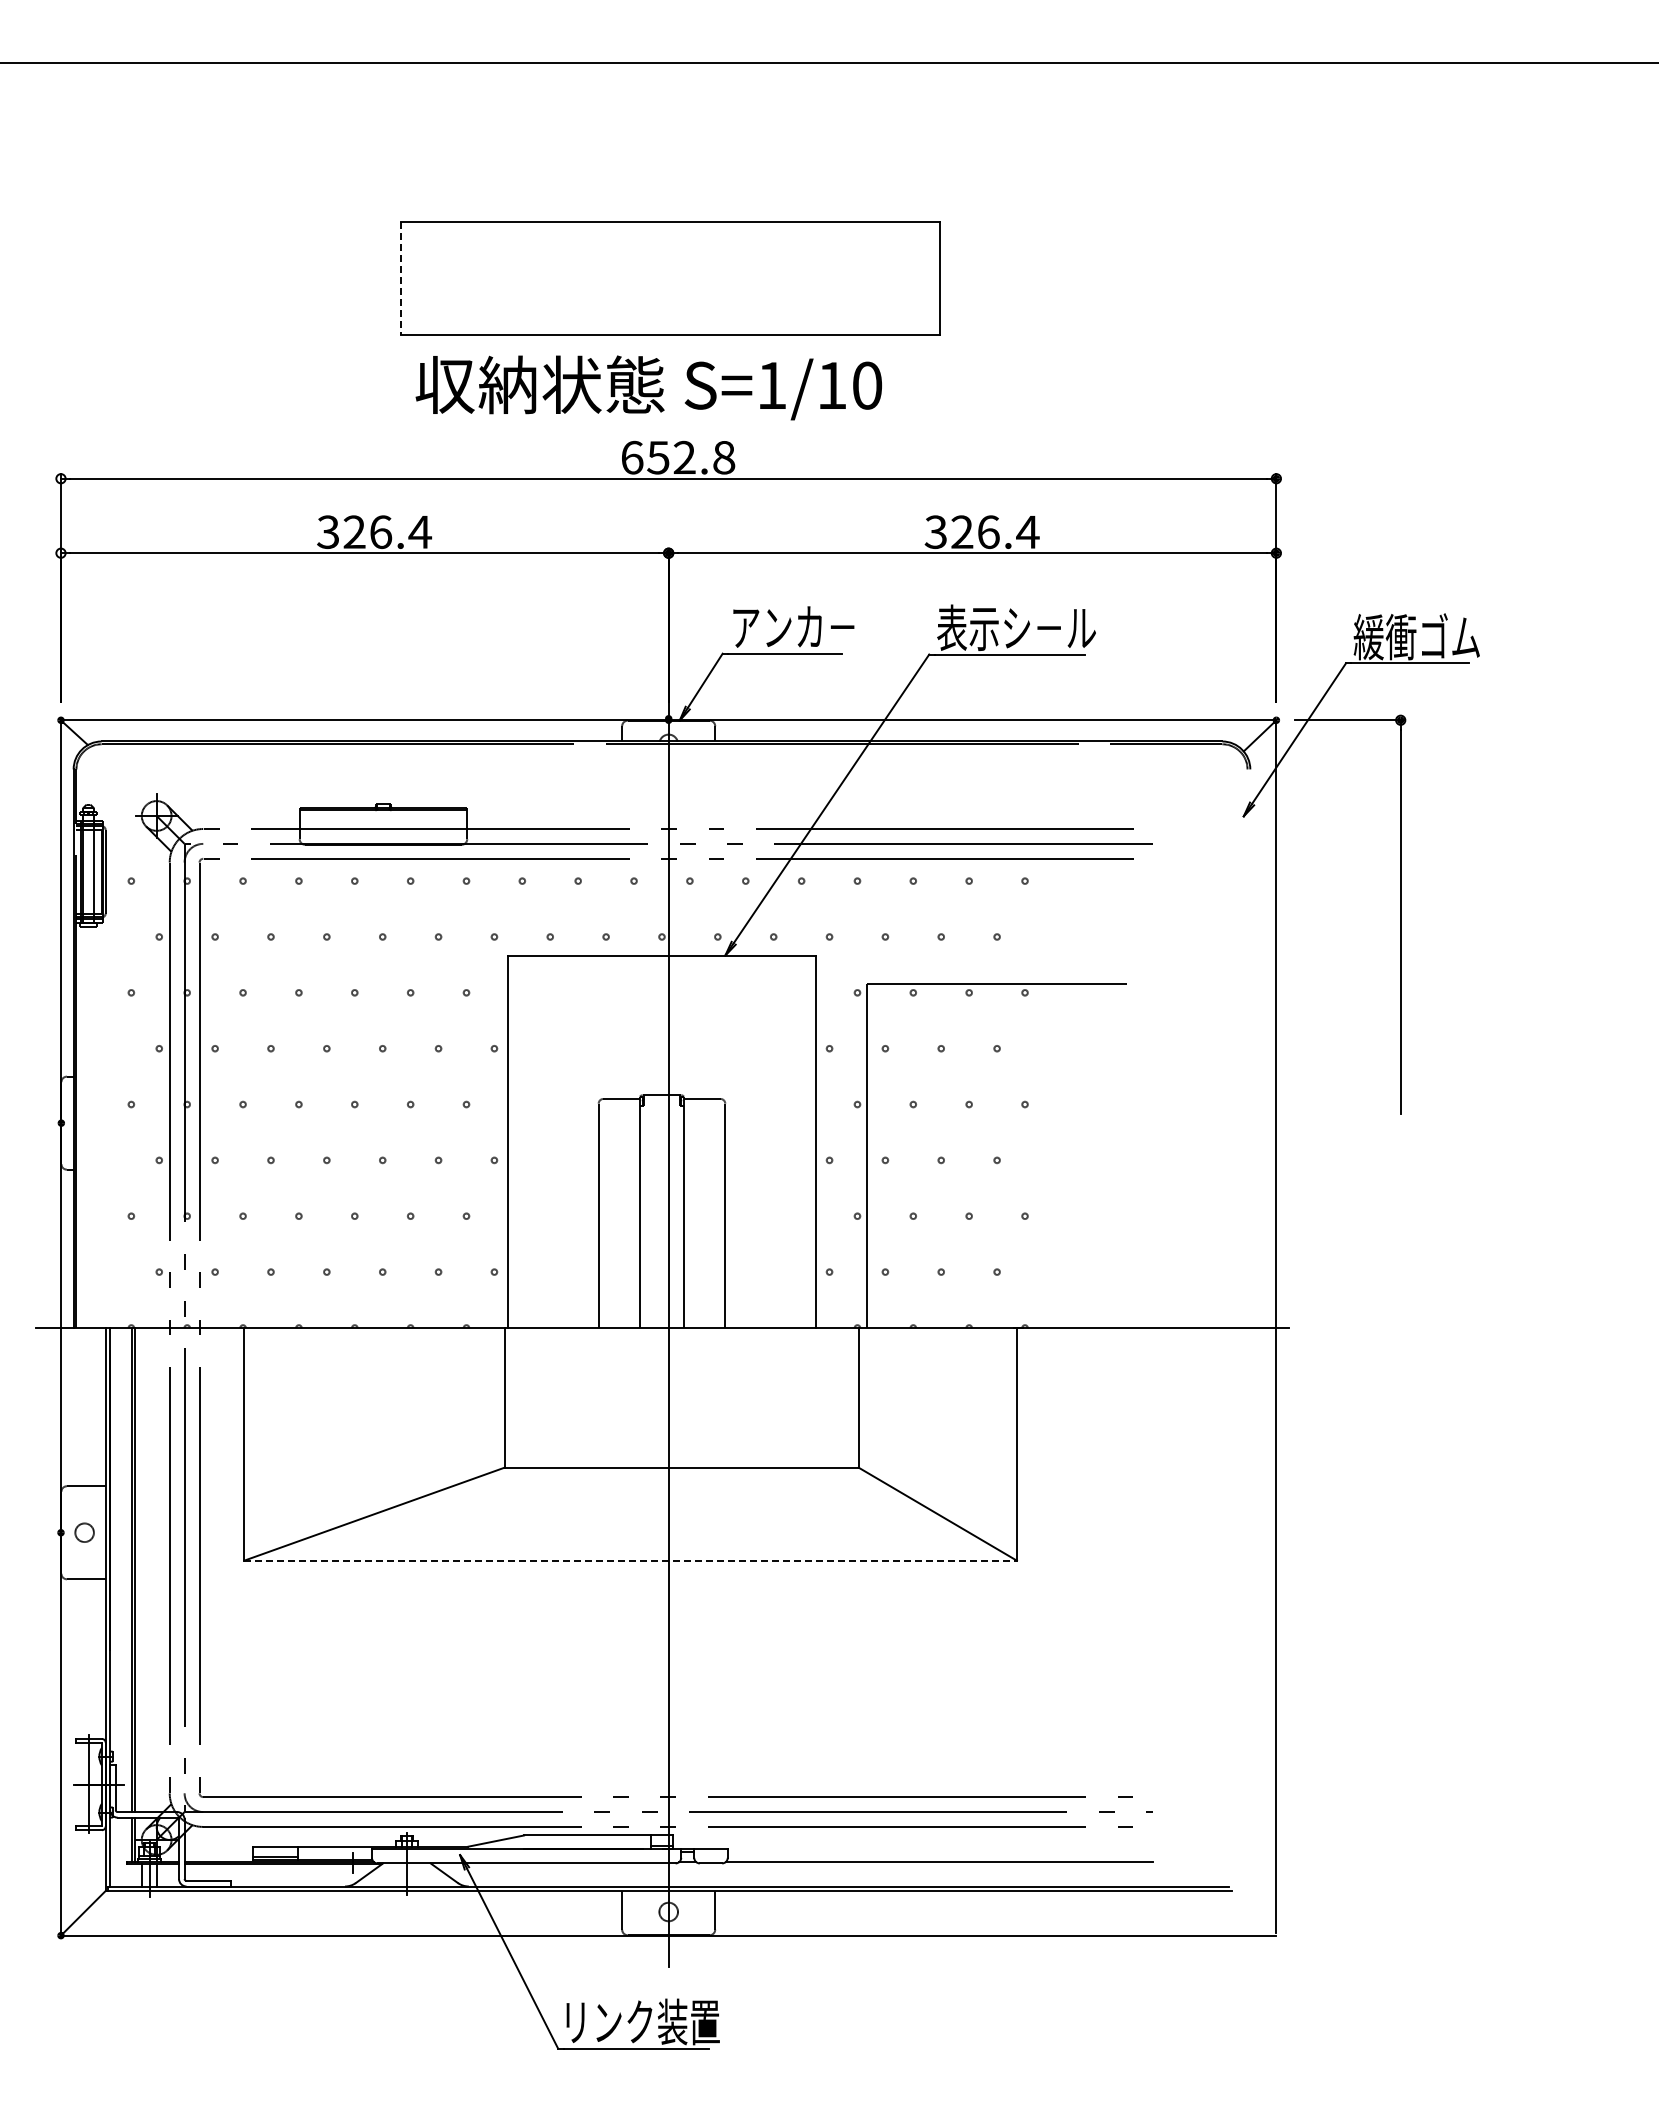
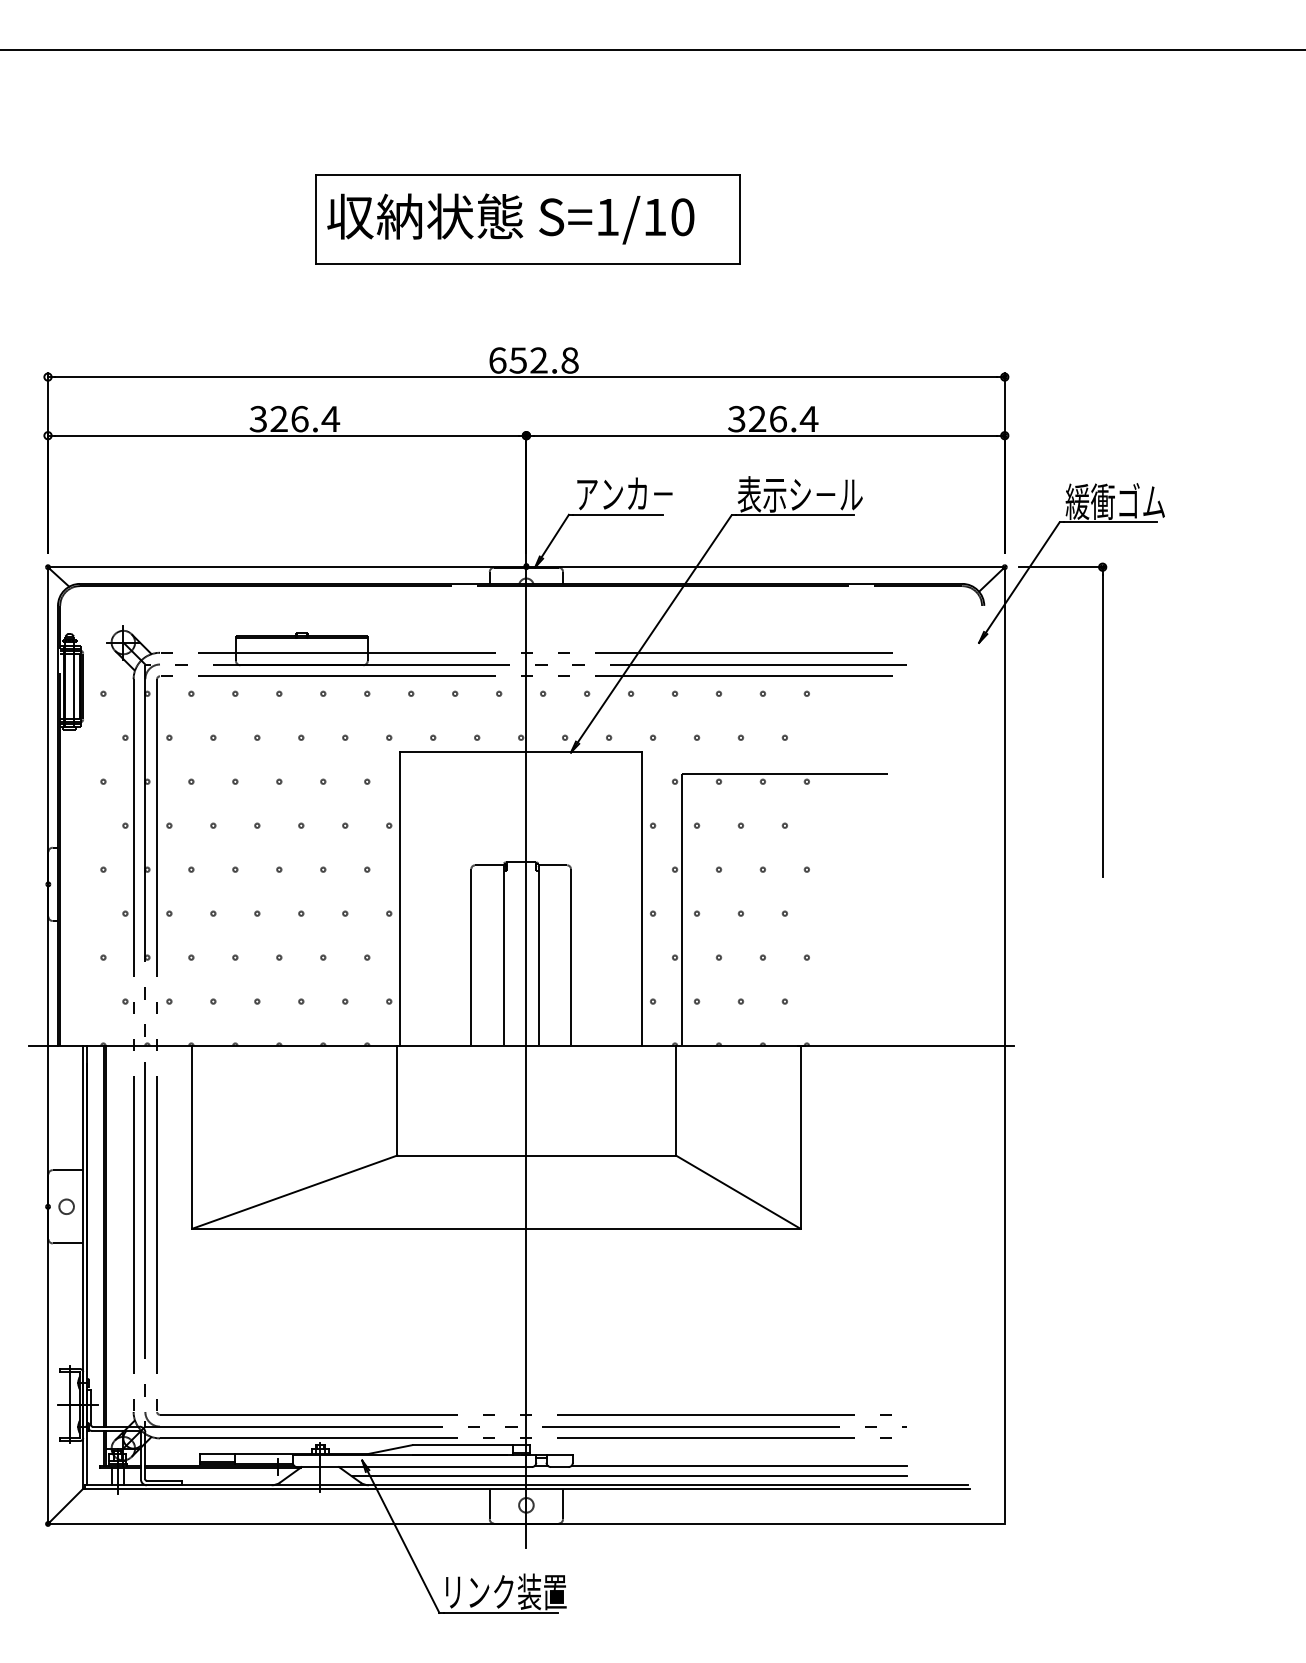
line: (400, 278) -> (315, 219), dashed -> solid
text: (648, 387) -> (510, 218), moved
line: (631, 1560) -> (497, 1228), dashed -> solid
line: (799, 1875) -> (629, 1476), added

